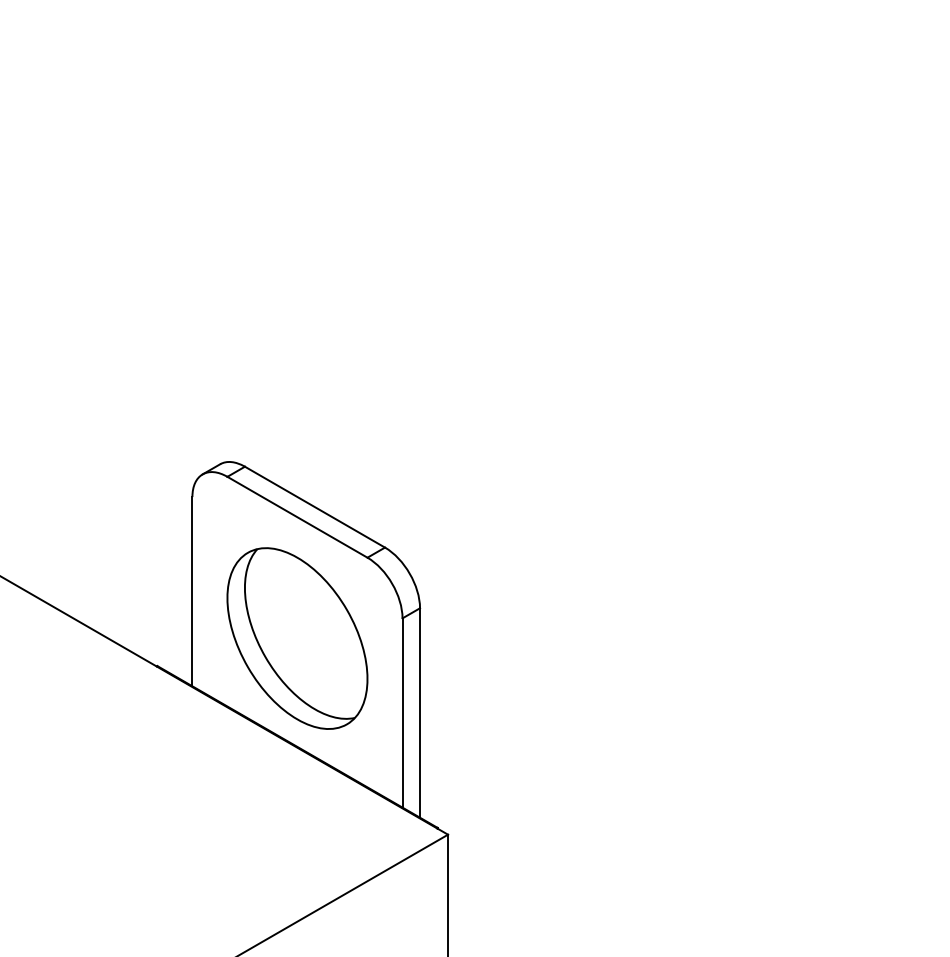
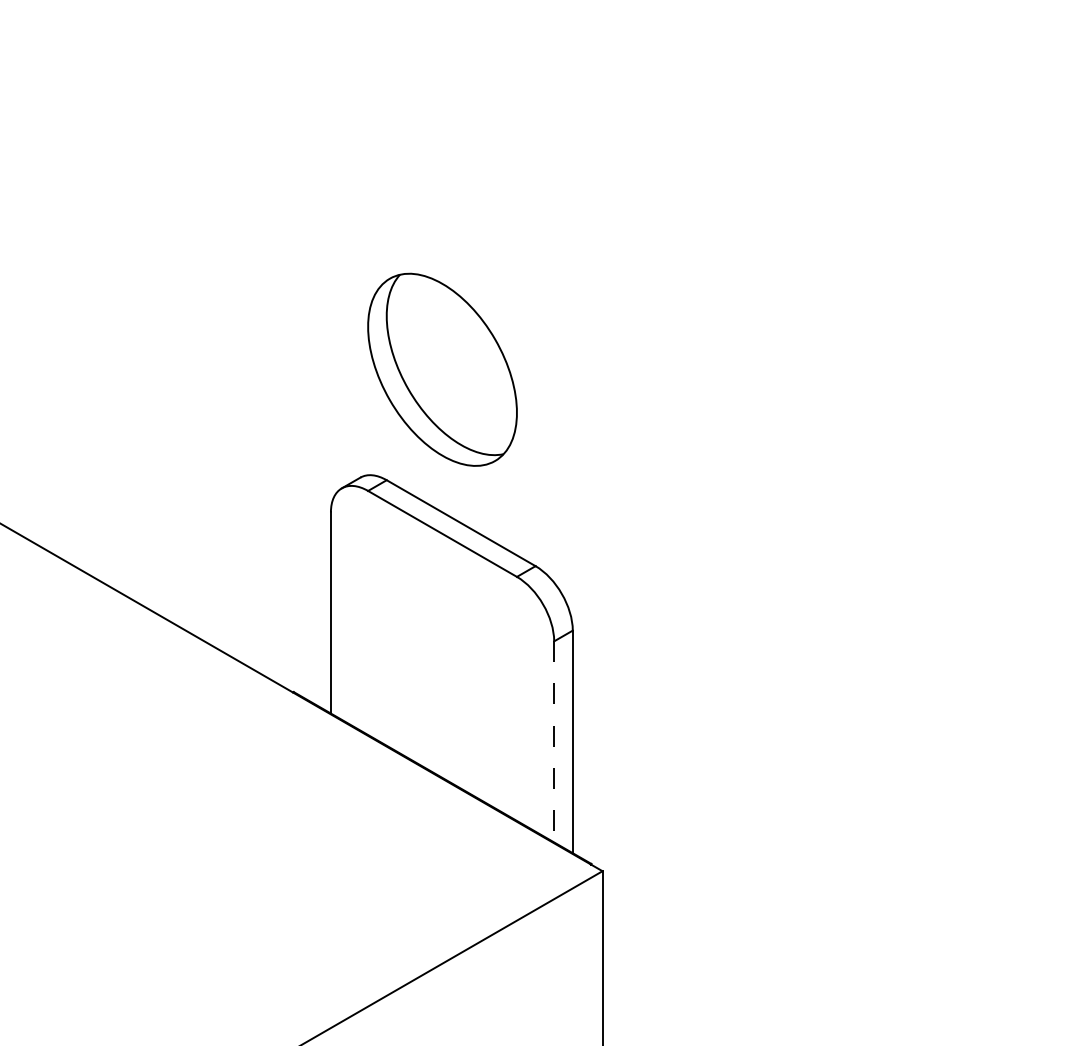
part: (297, 638) -> (442, 369), moved
line: (402, 712) -> (554, 741), solid -> dashed

